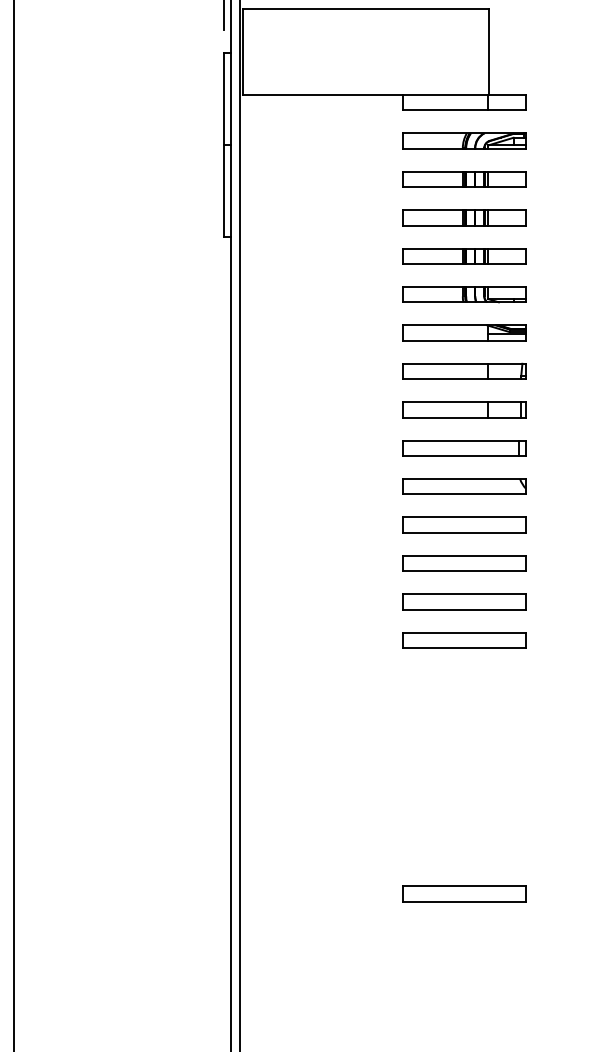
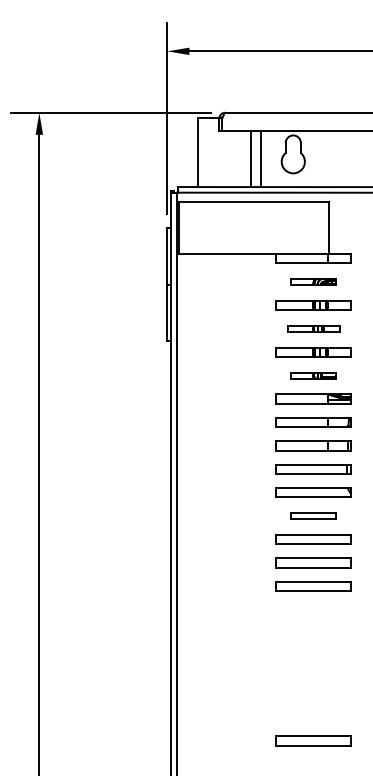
part: (463, 140) -> (313, 281), size x0.6
part: (463, 217) -> (313, 328), size x0.7
part: (463, 294) -> (313, 375), size x0.6
part: (463, 523) -> (313, 515), size x0.6

